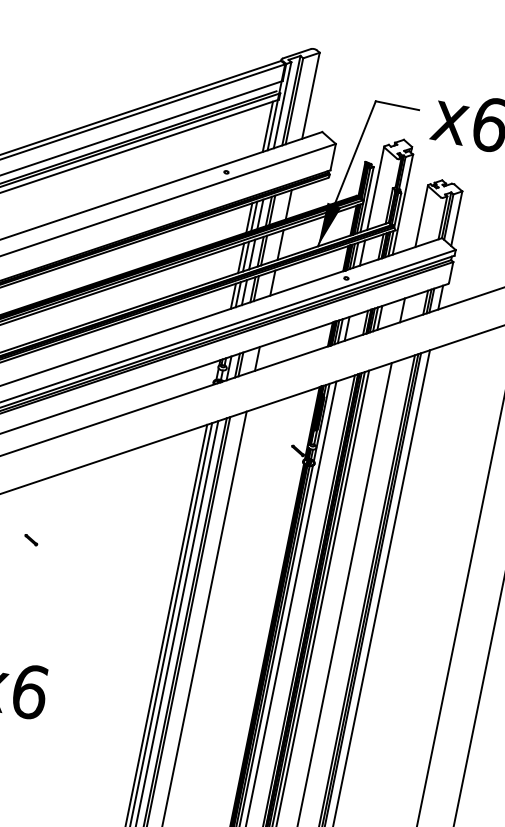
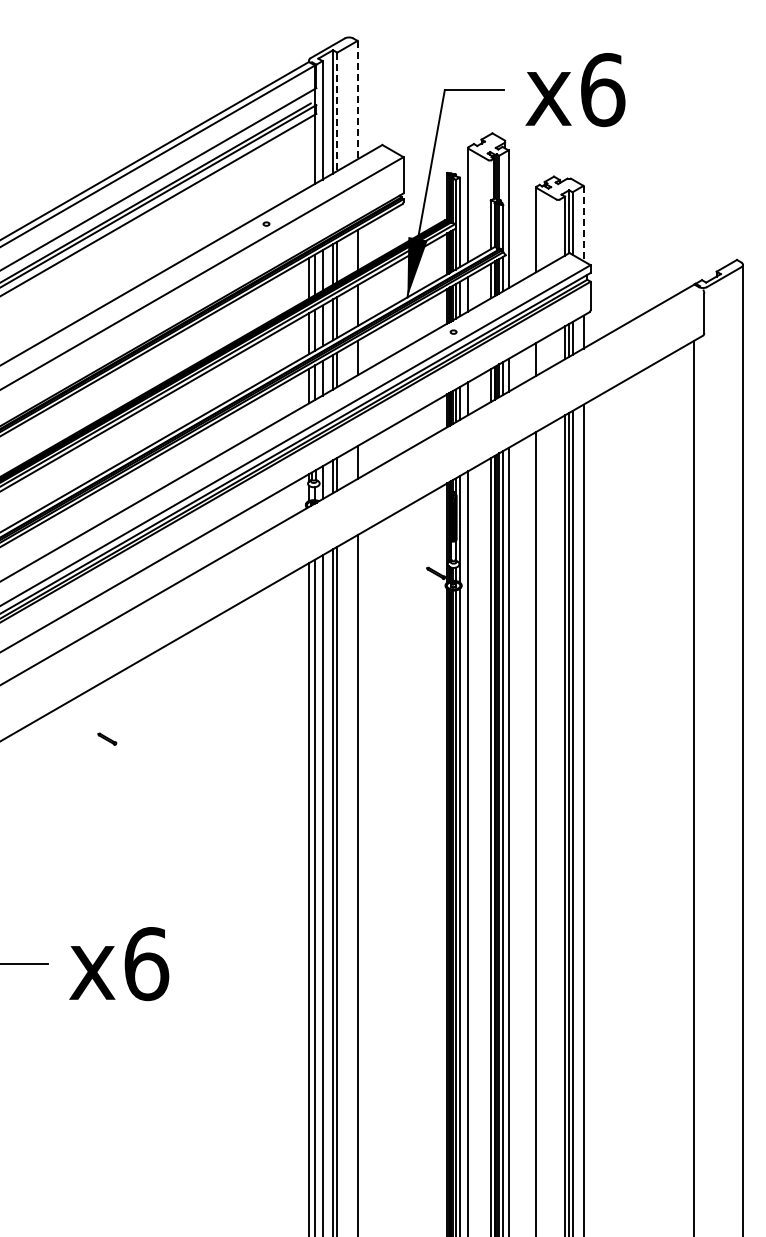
line: (310, 96) -> (357, 100), solid -> dashed
line: (294, 101) -> (337, 112), solid -> dashed
line: (267, 126) -> (308, 152), removed
line: (456, 218) -> (583, 223), solid -> dashed
part: (31, 539) -> (107, 738), moved

